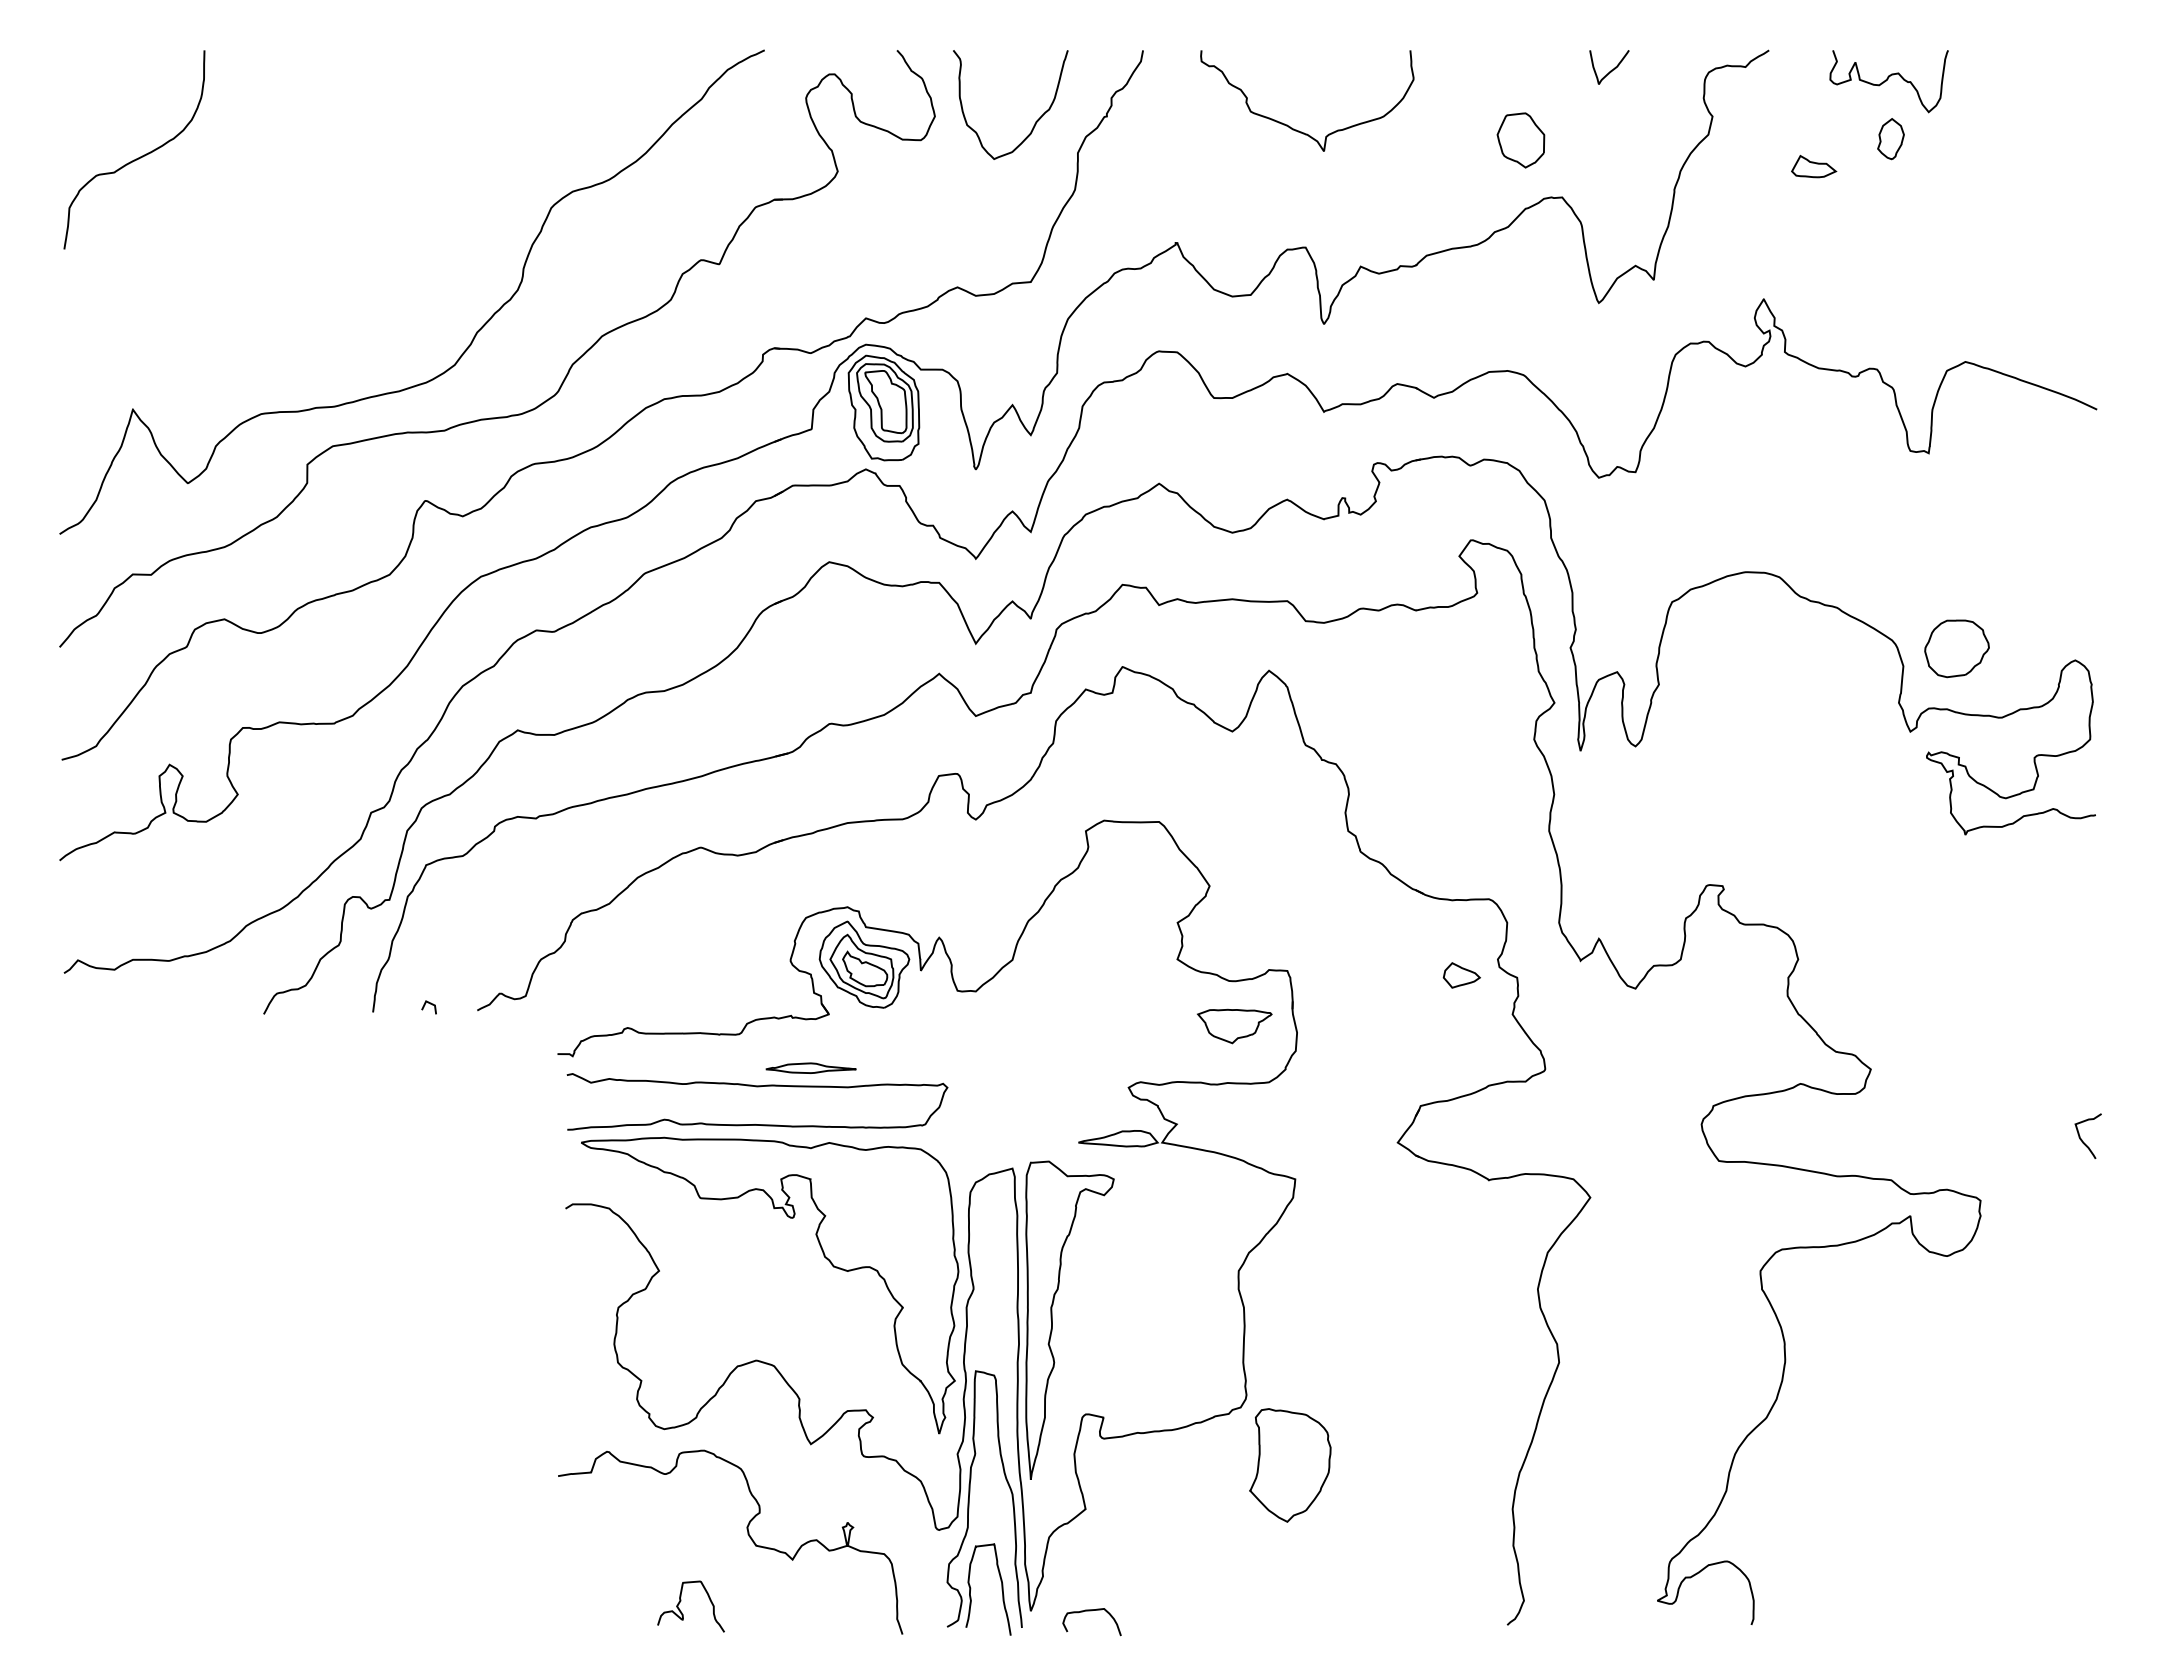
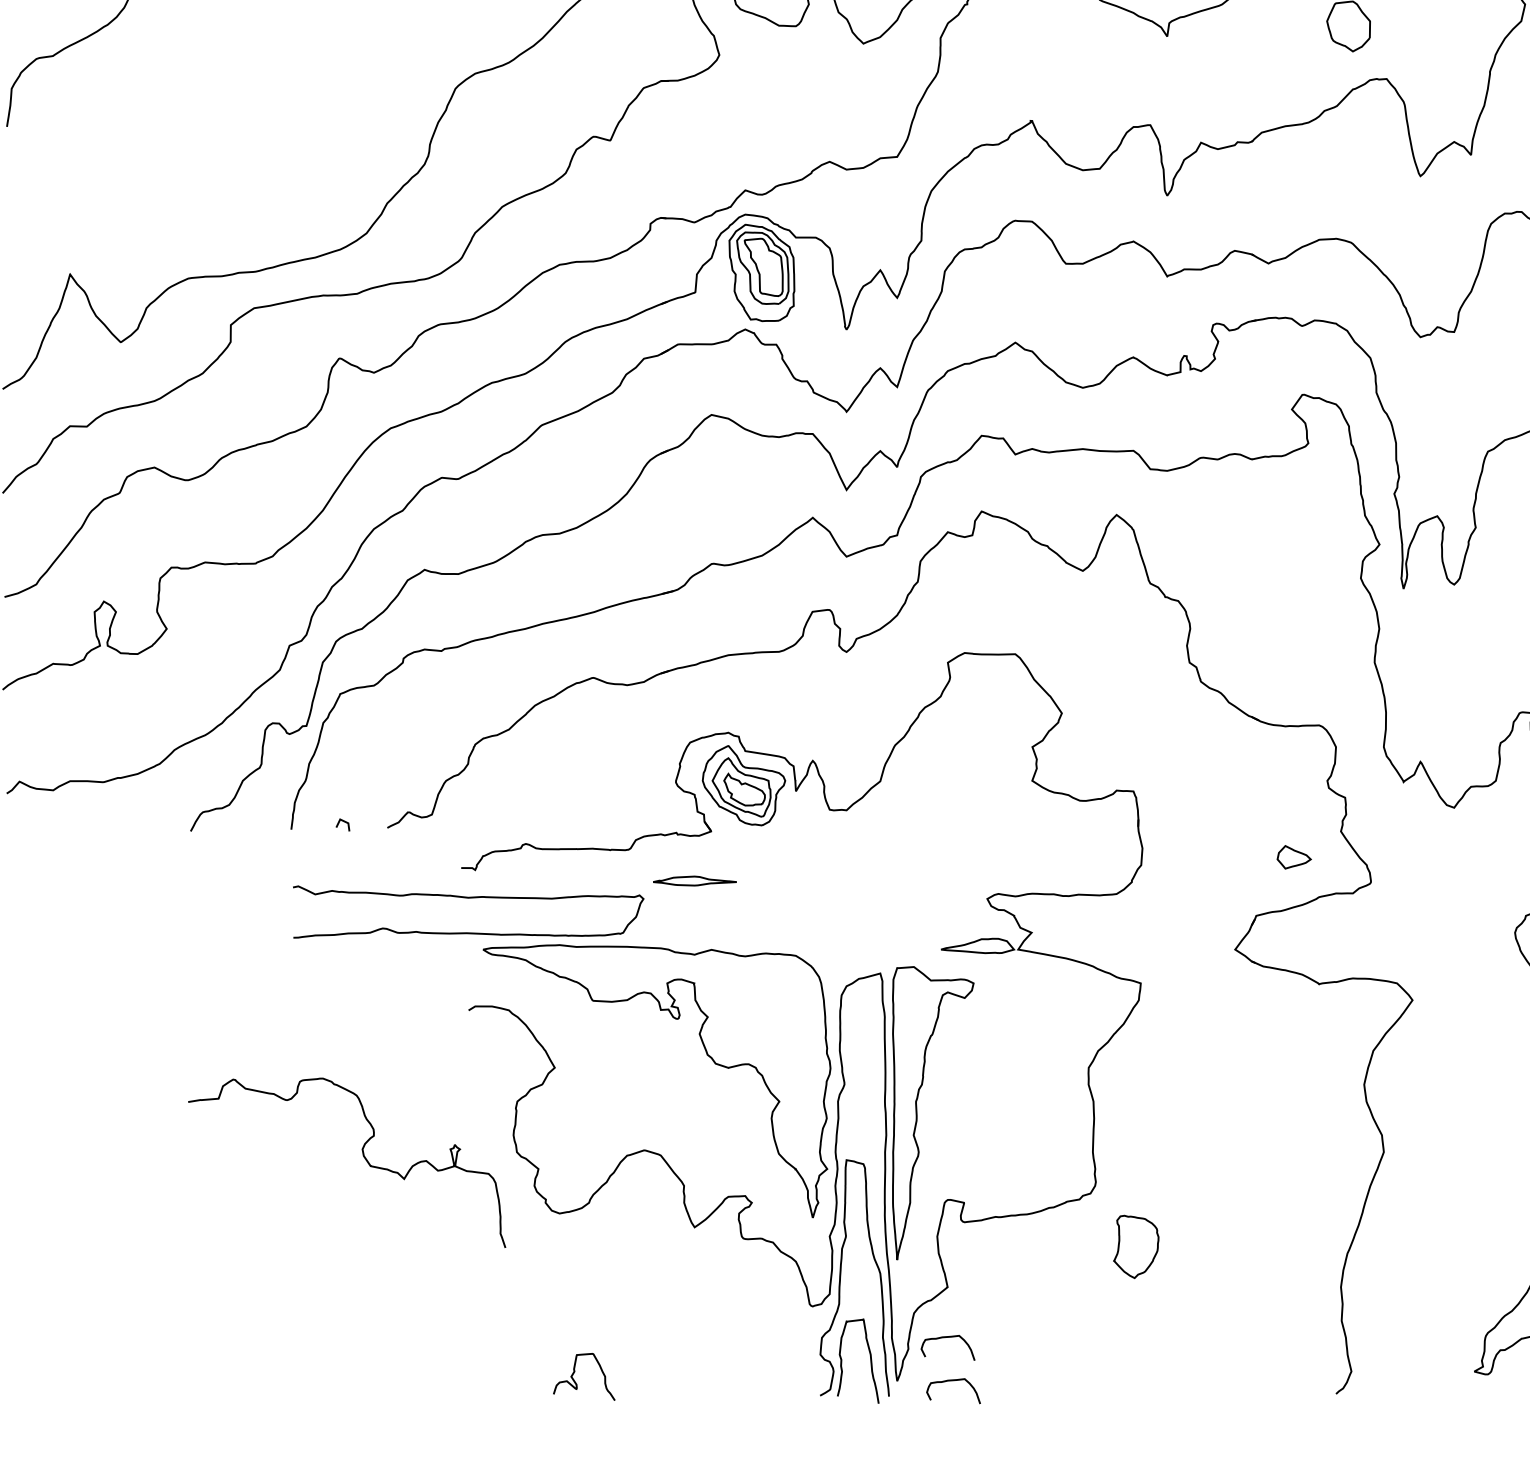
part: (1461, 975) -> (1293, 857), moved
part: (1234, 1026) -> (1084, 842), removed
curve: (757, 1087) -> (468, 898), moved
part: (1290, 1465) -> (1136, 1246), size x0.6
curve: (747, 1534) -> (362, 1155), moved
curve: (1085, 1564) -> (947, 1338), added

